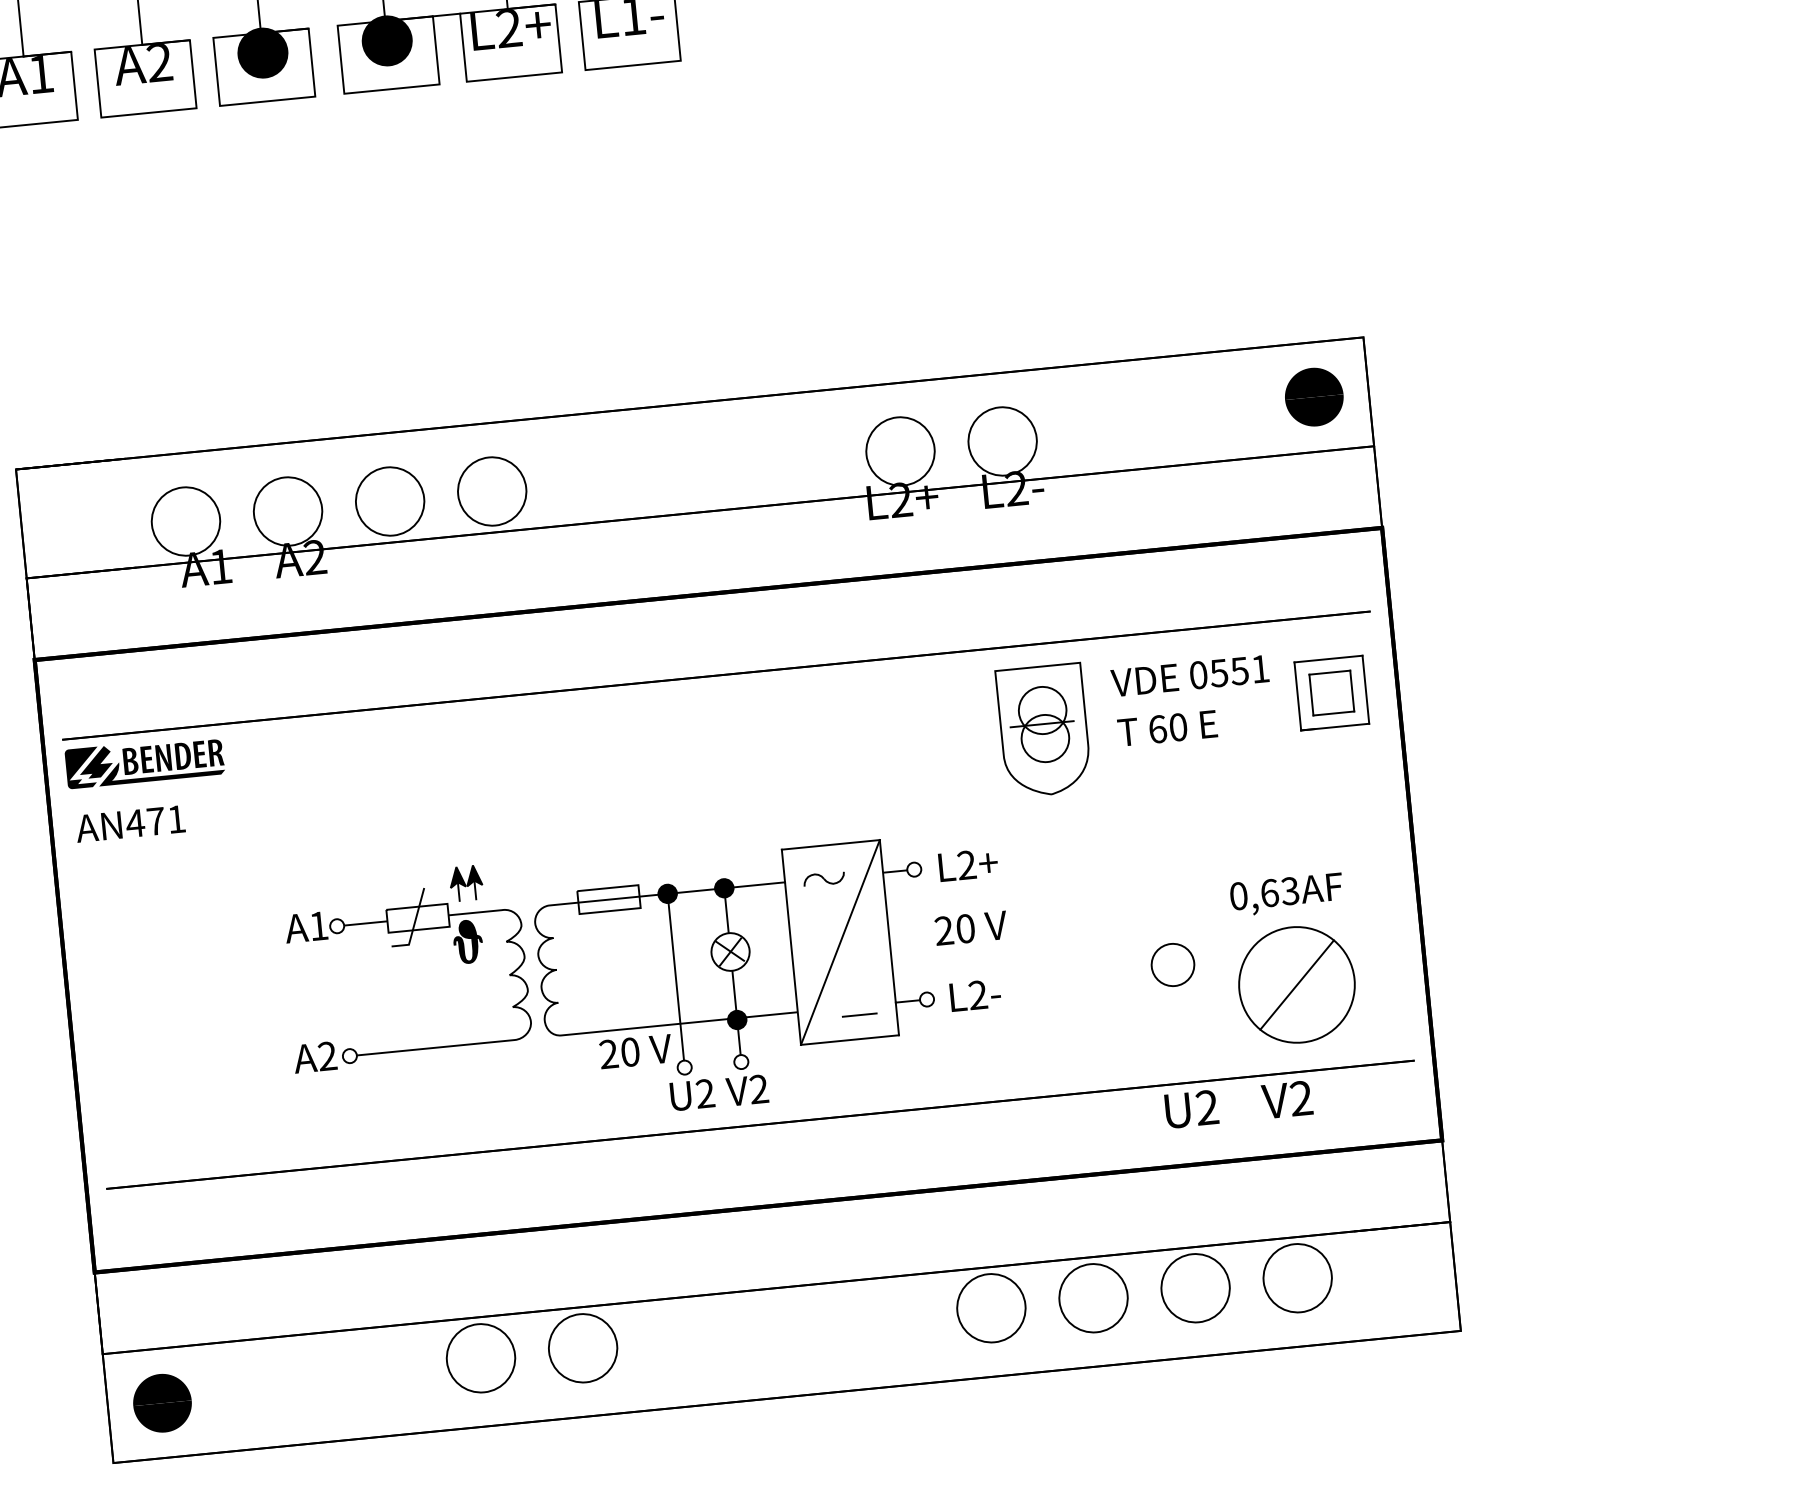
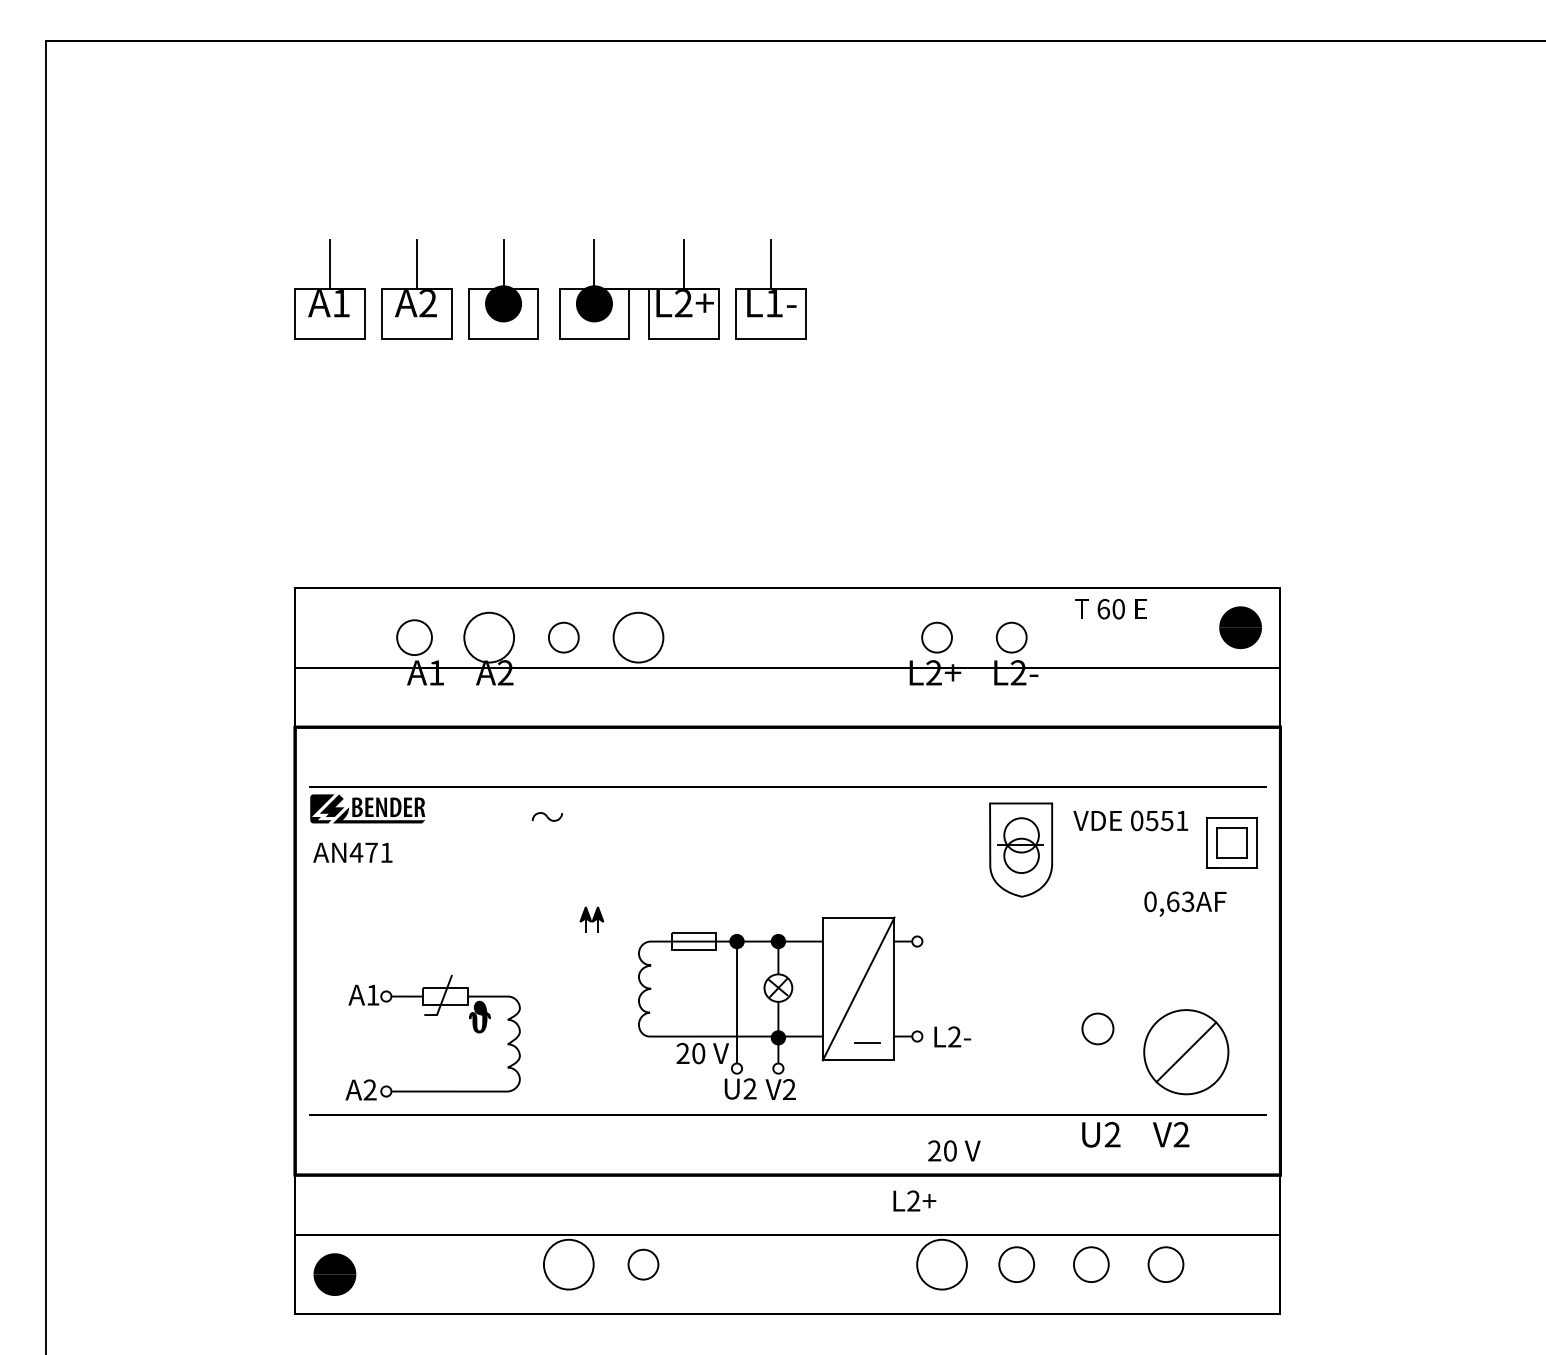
circle: (1002, 441) -> (1011, 637), size x0.6
circle: (899, 451) -> (936, 637), size x0.6
circle: (389, 501) -> (563, 637), size x0.6
circle: (185, 521) -> (414, 637), size x0.7
text: (1167, 728) -> (1110, 609), moved
text: (967, 864) -> (914, 1200), moved
part: (822, 878) -> (546, 816), moved
text: (1286, 893) -> (1185, 903), moved
text: (971, 927) -> (954, 1150), moved
part: (402, 945) -> (432, 1015), moved
circle: (1296, 1278) -> (1165, 1264), size x0.7
circle: (1195, 1287) -> (1091, 1264), size x0.7
circle: (1093, 1298) -> (1016, 1264), size x0.7
circle: (583, 1348) -> (643, 1264), size x0.6

